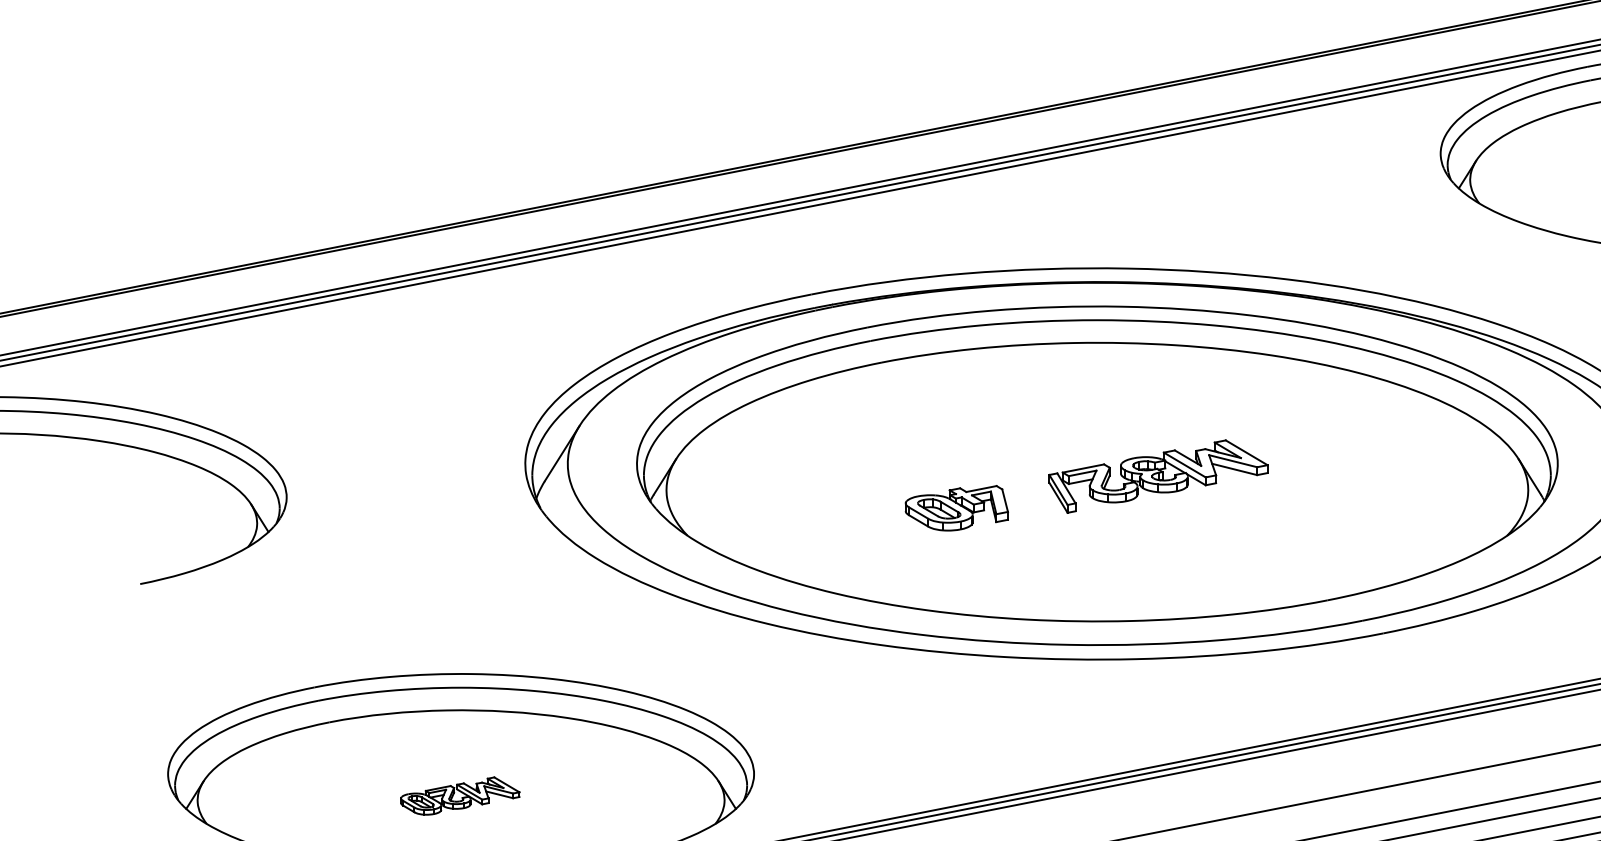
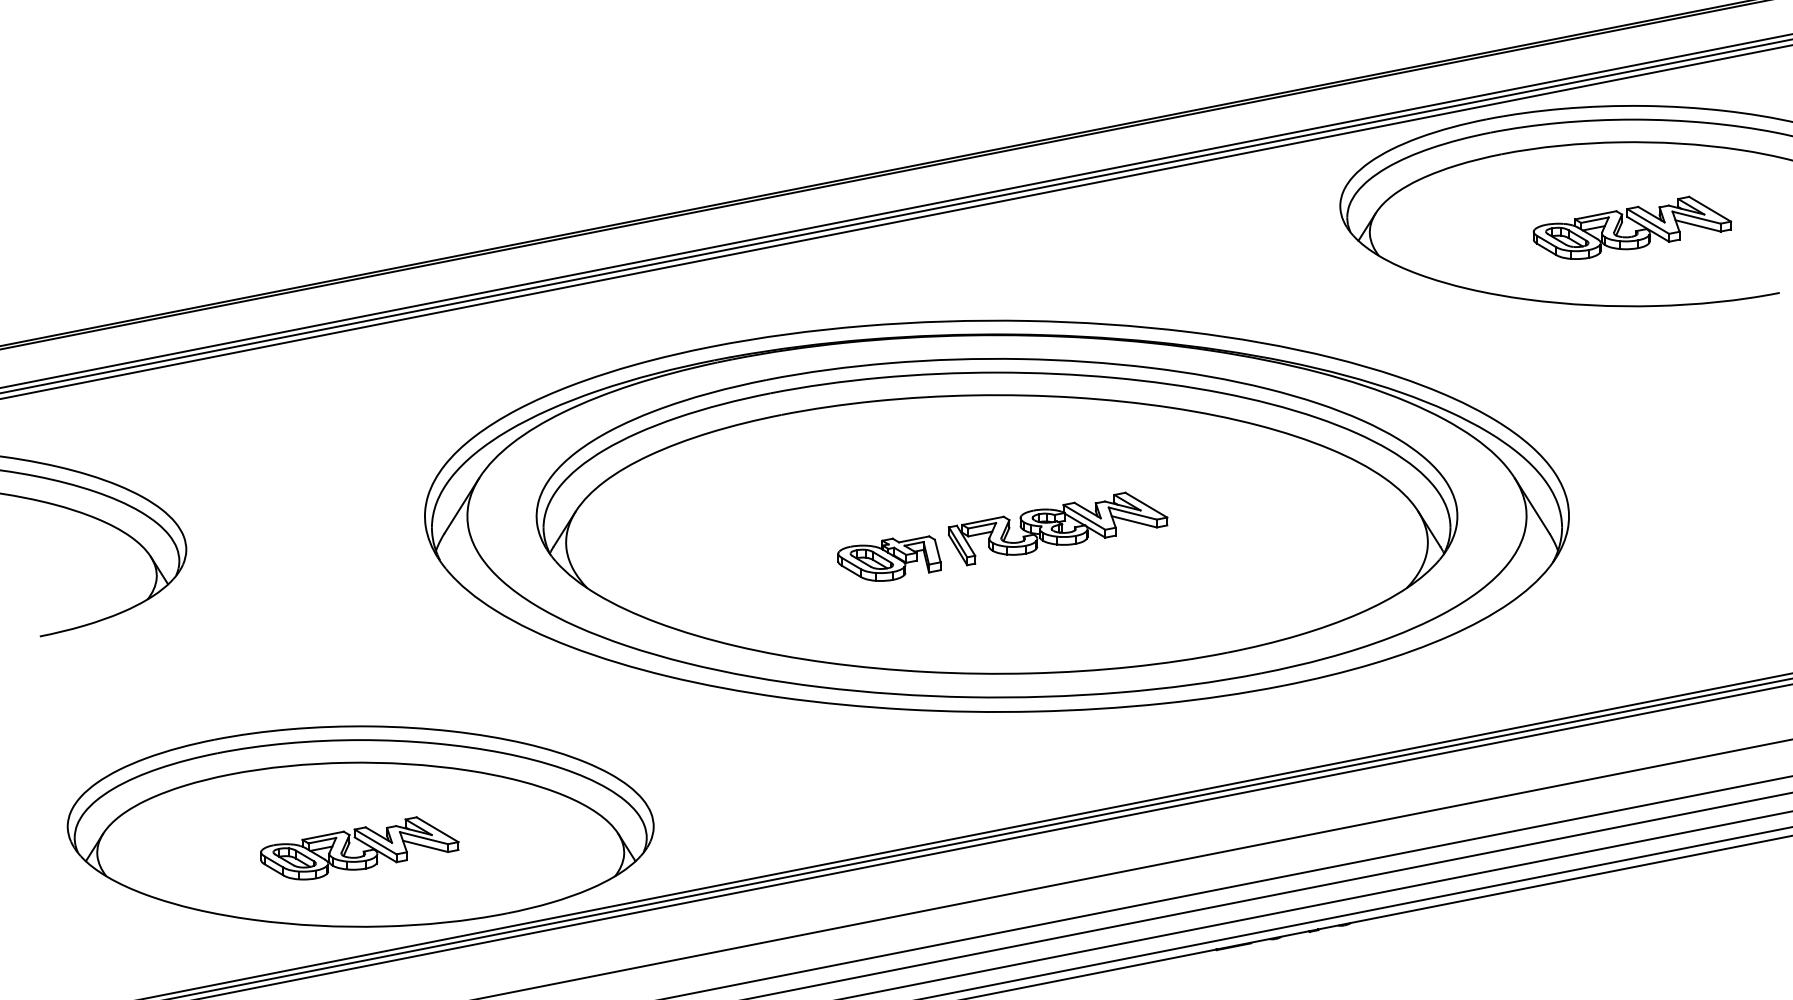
part: (956, 508) -> (889, 558), moved
part: (459, 796) -> (359, 848), size x1.67

